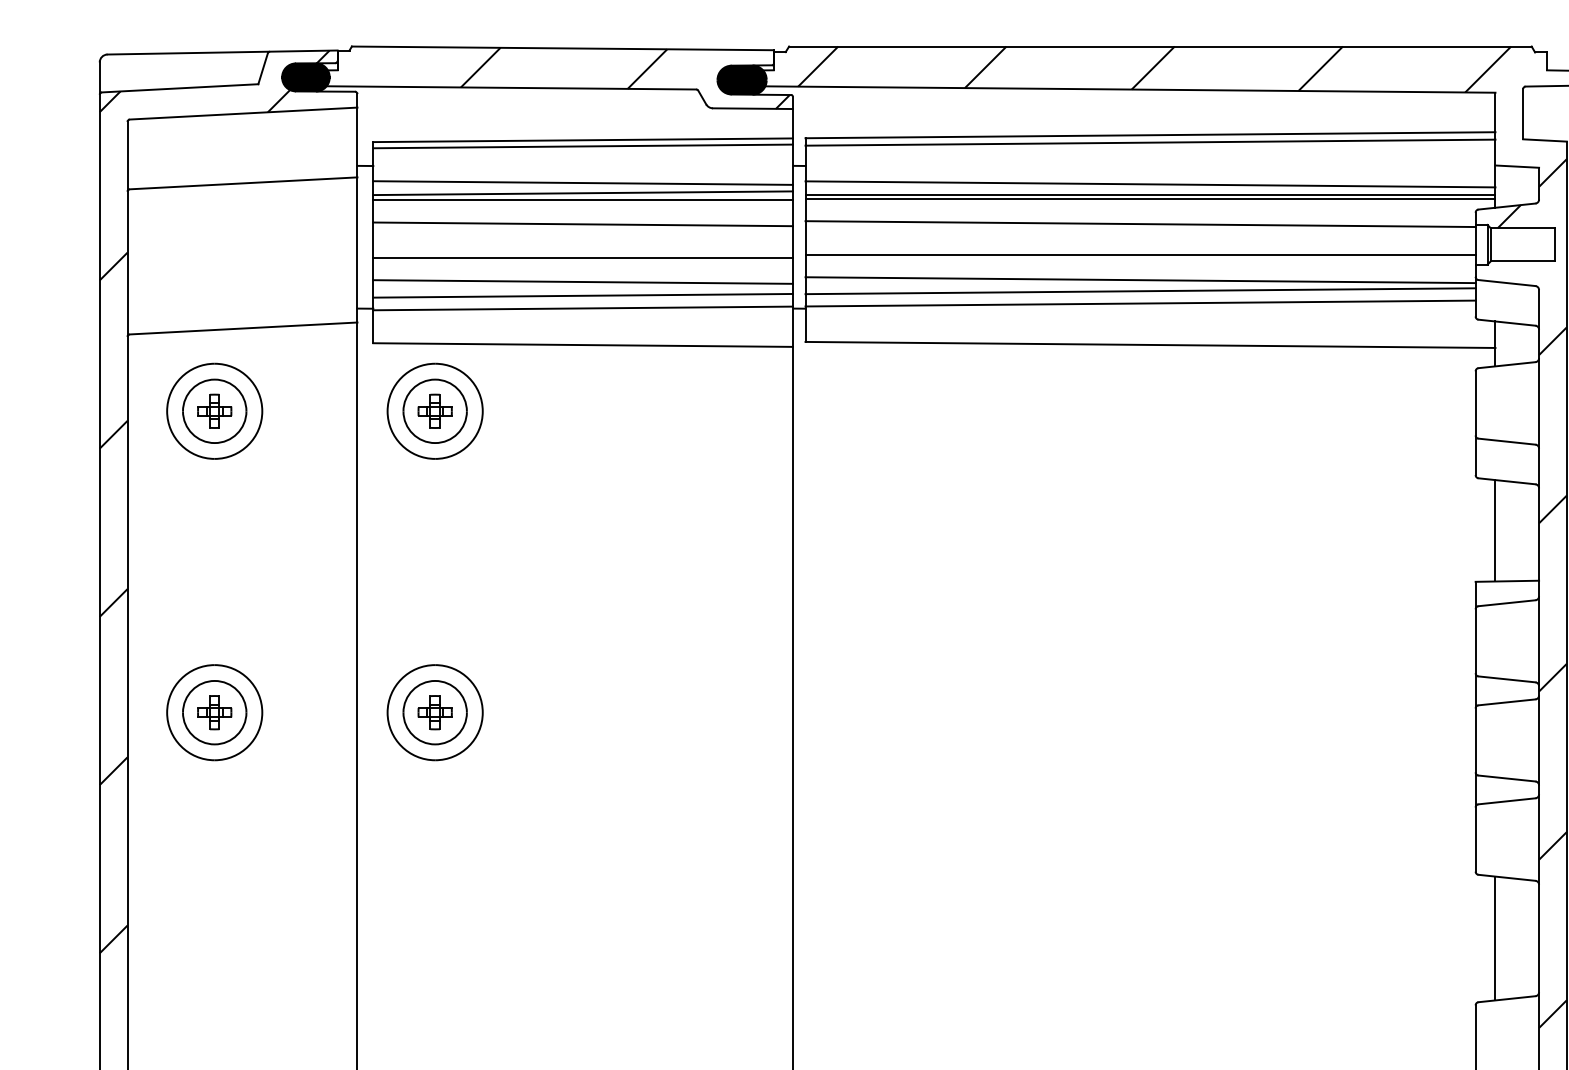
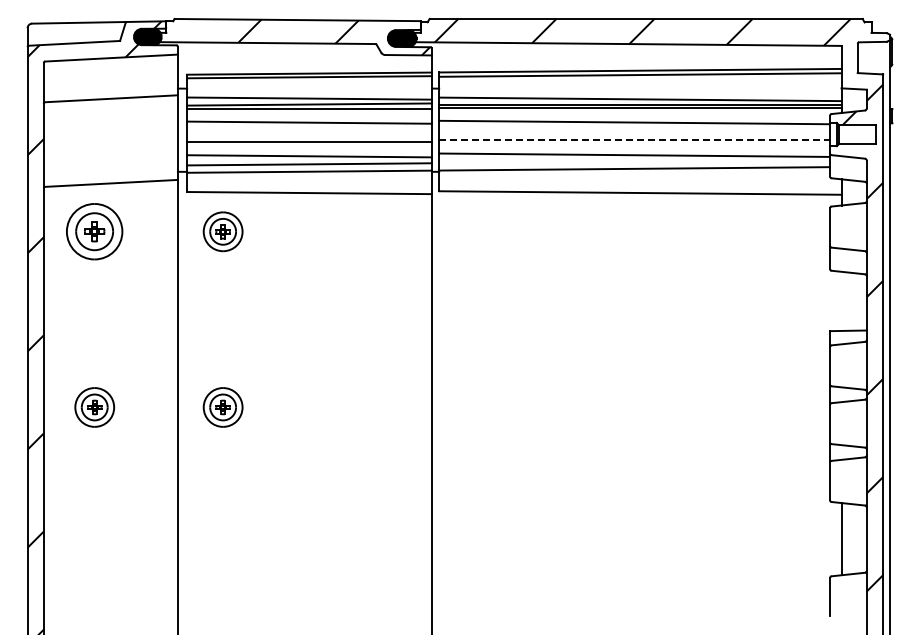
line: (1142, 254) -> (635, 140), solid -> dashed
line: (1140, 290) -> (634, 161), removed
part: (433, 410) -> (222, 231), size x0.7
line: (1495, 529) -> (841, 300), removed
part: (214, 712) -> (94, 407), size x0.7
part: (433, 712) -> (222, 407), size x0.7

